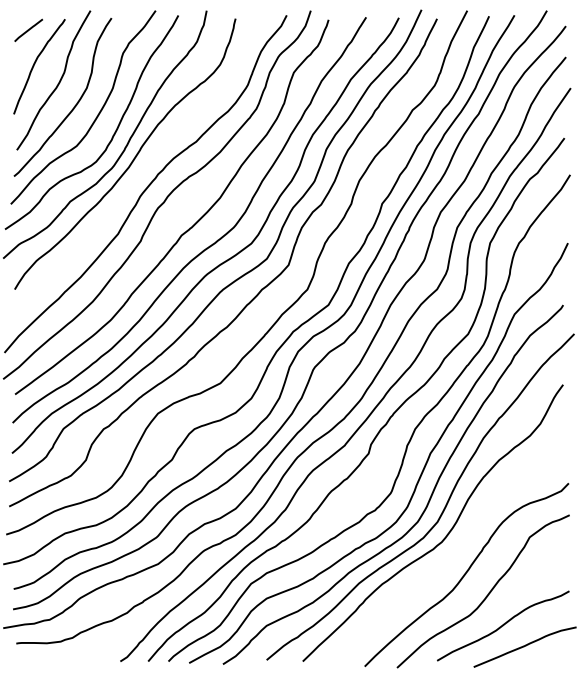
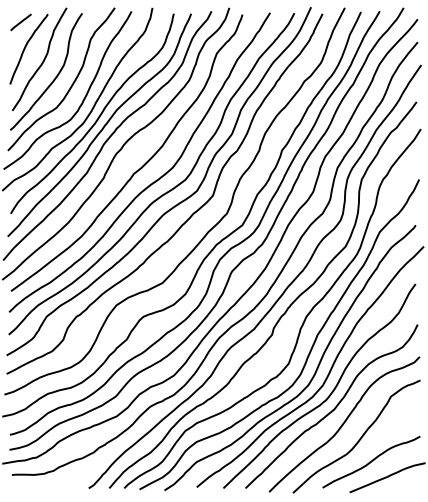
curve: (138, 173) -> (102, 128), added
curve: (452, 553) -> (333, 408), added

